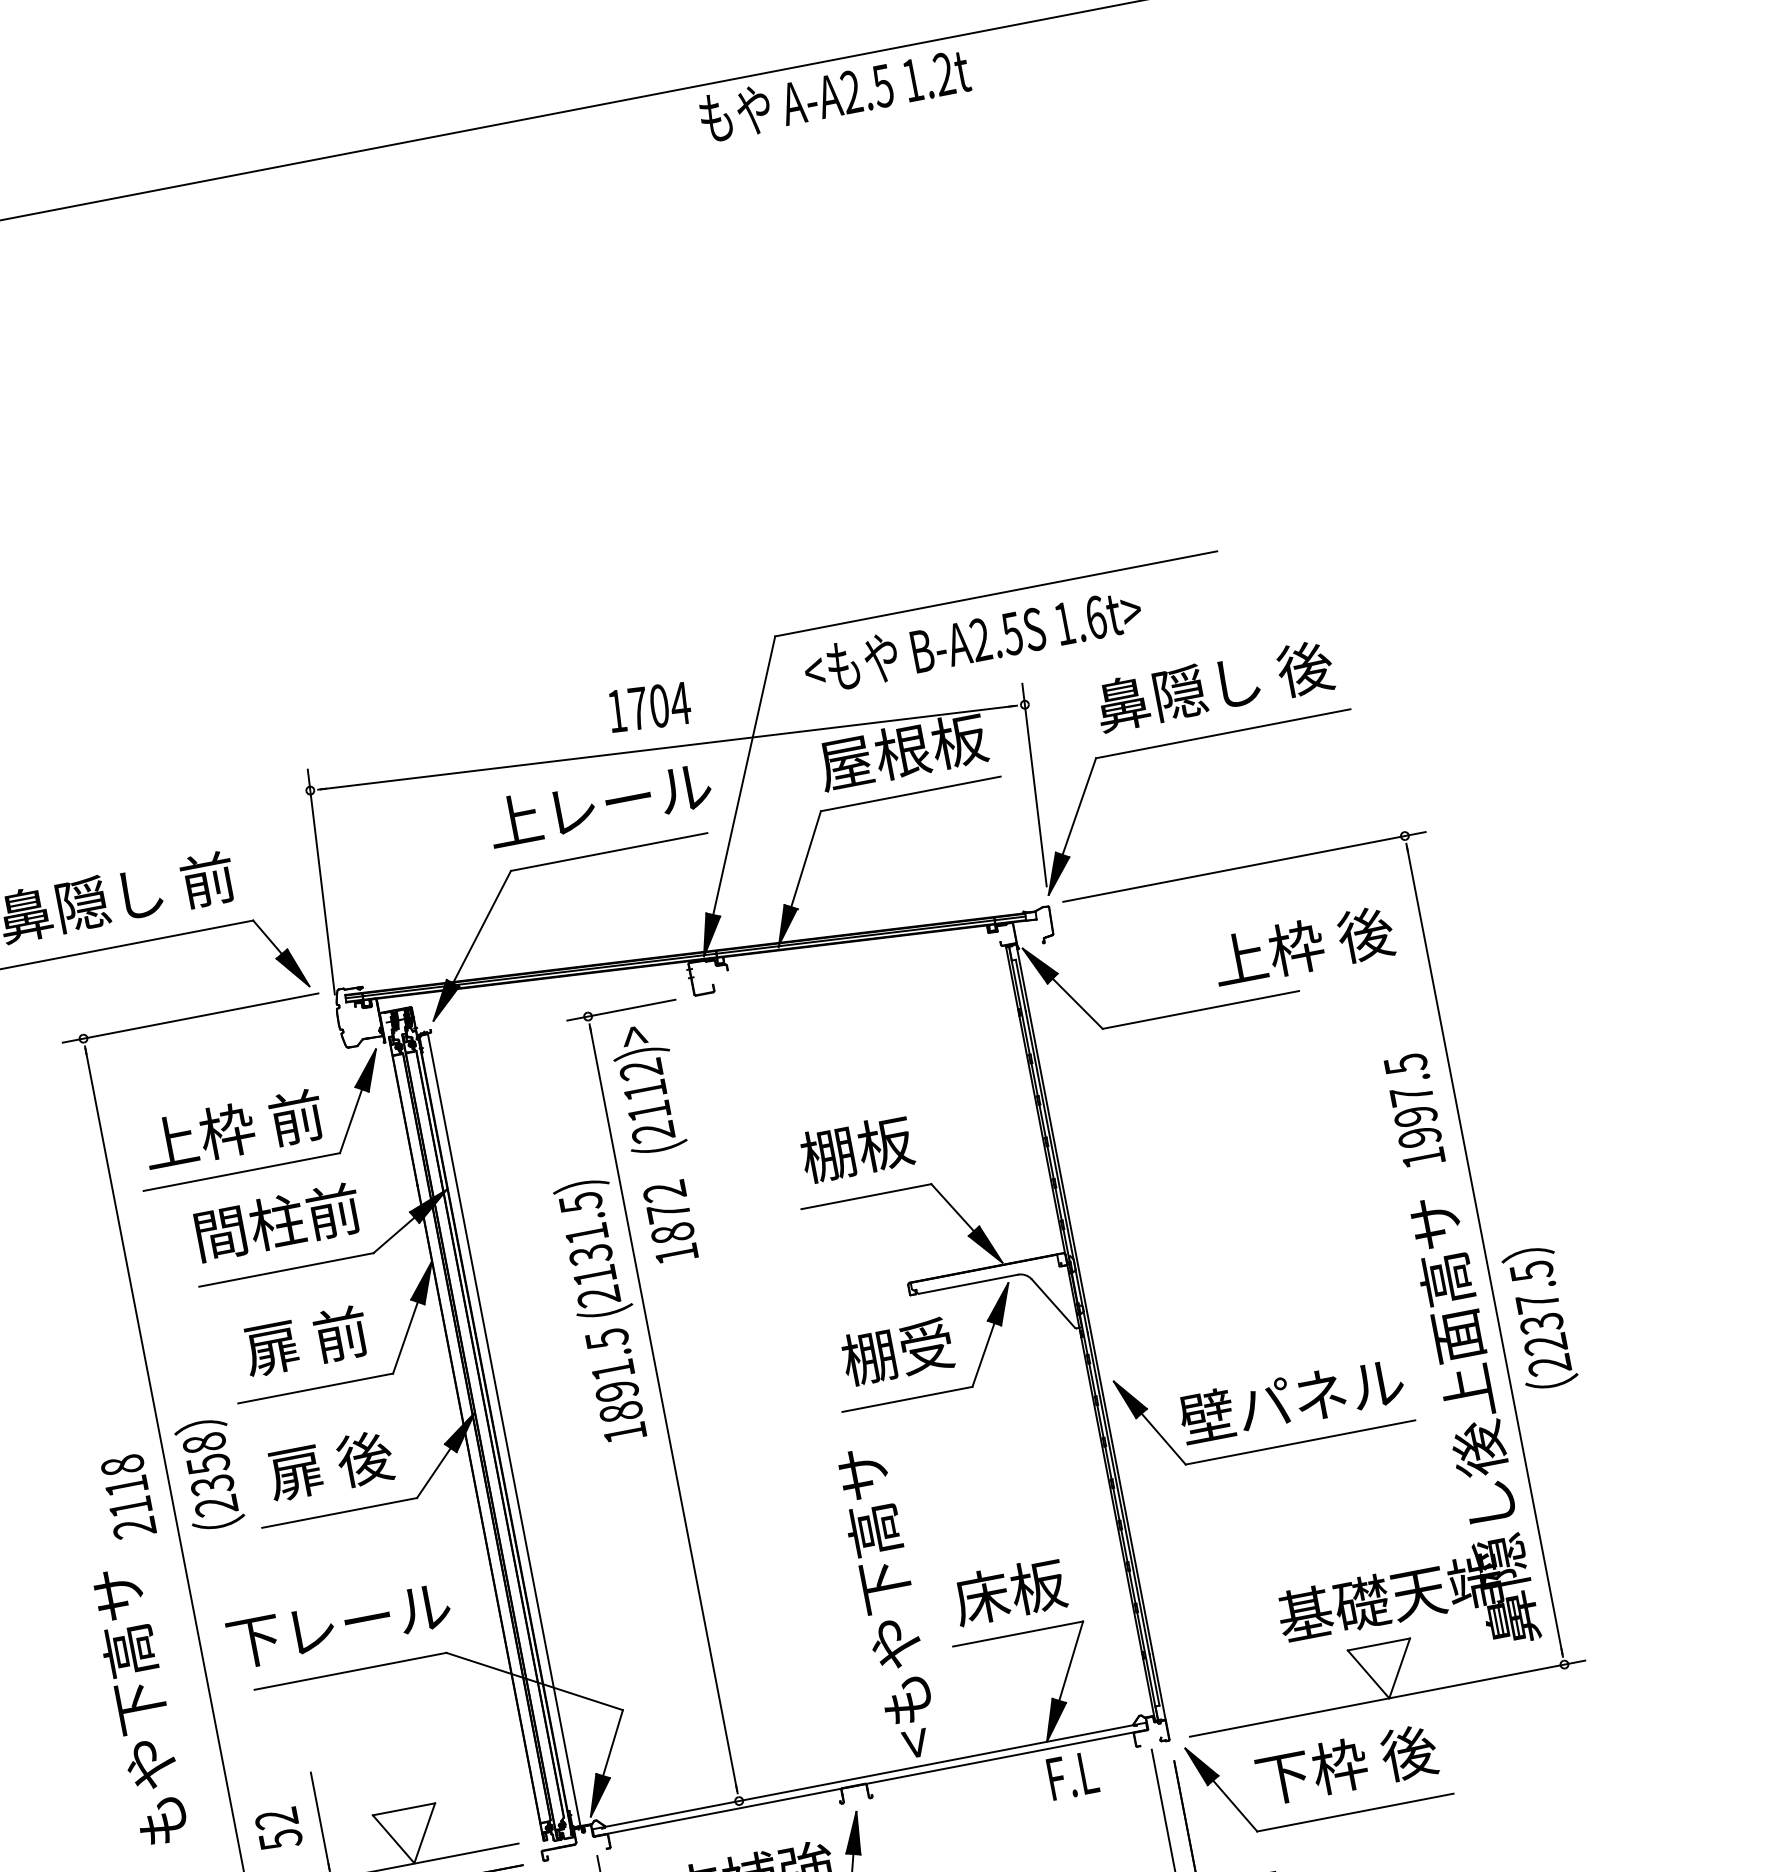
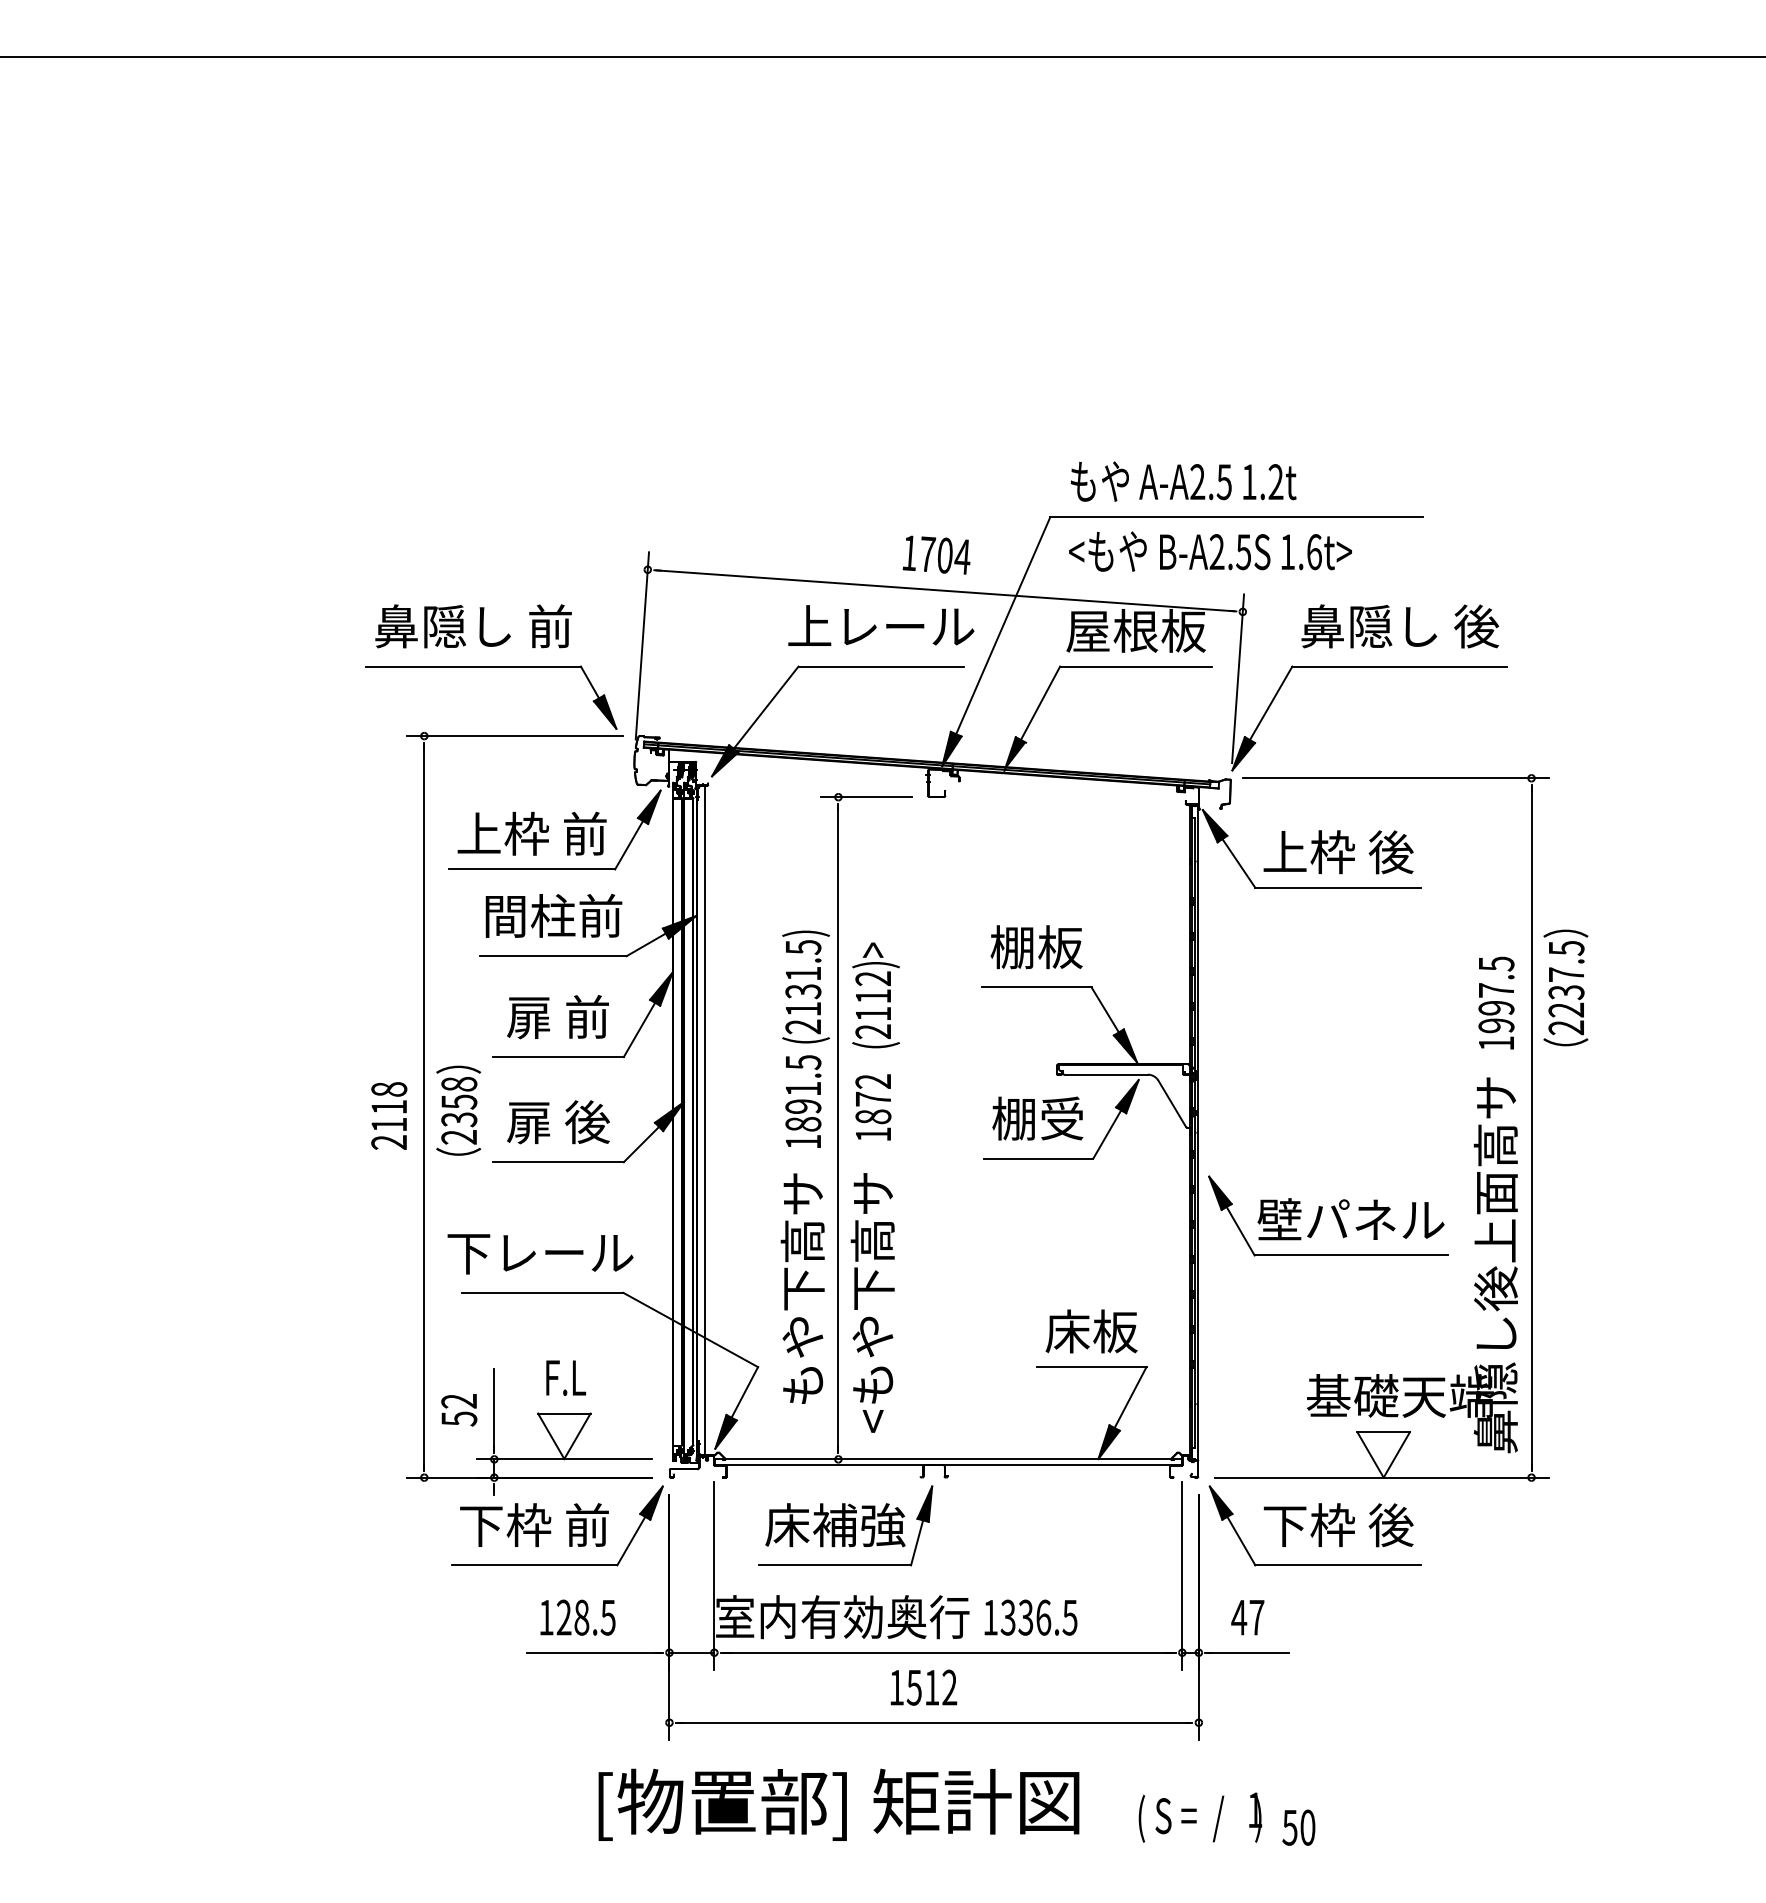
text: (834, 94) -> (1183, 481), moved
text: (1303, 946) -> (1338, 852), moved
text: (658, 1143) -> (875, 1041), moved
text: (1539, 1317) -> (1565, 987), moved
text: (887, 1603) -> (872, 1302), moved
text: (139, 1706) -> (802, 1288), moved
text: (1073, 1774) -> (566, 1377), moved

